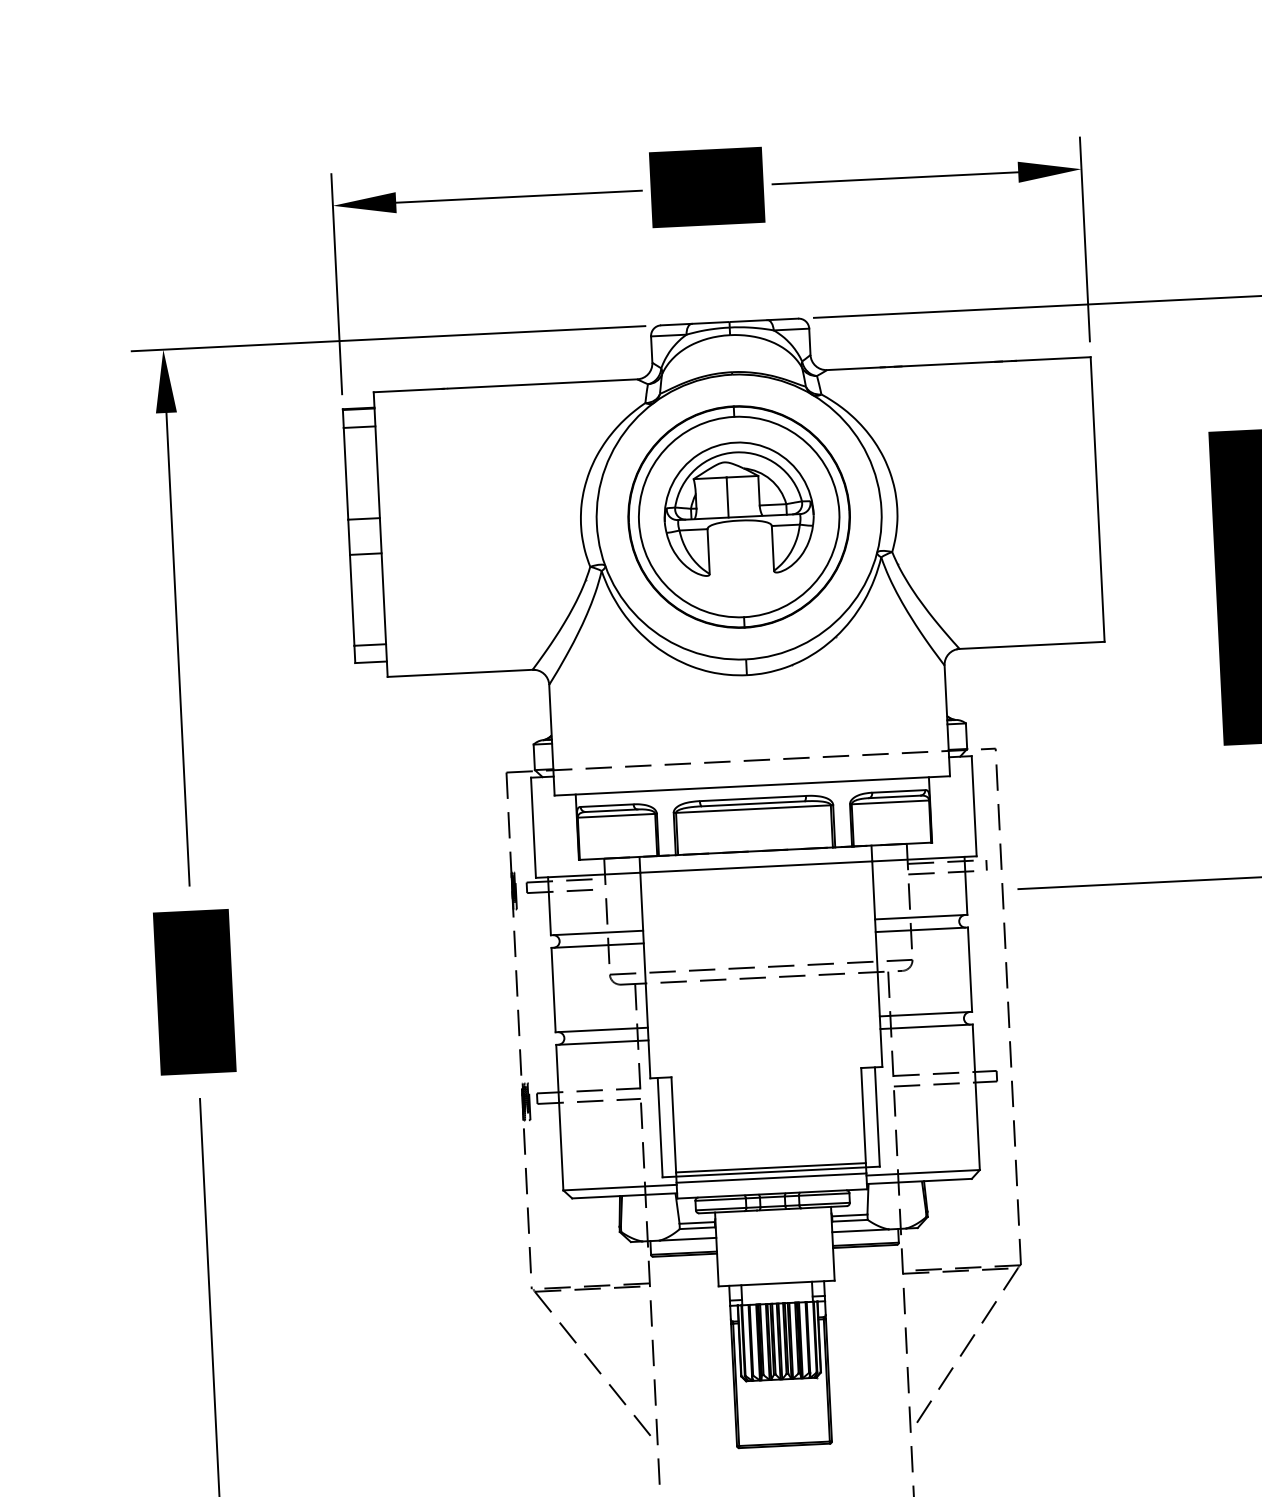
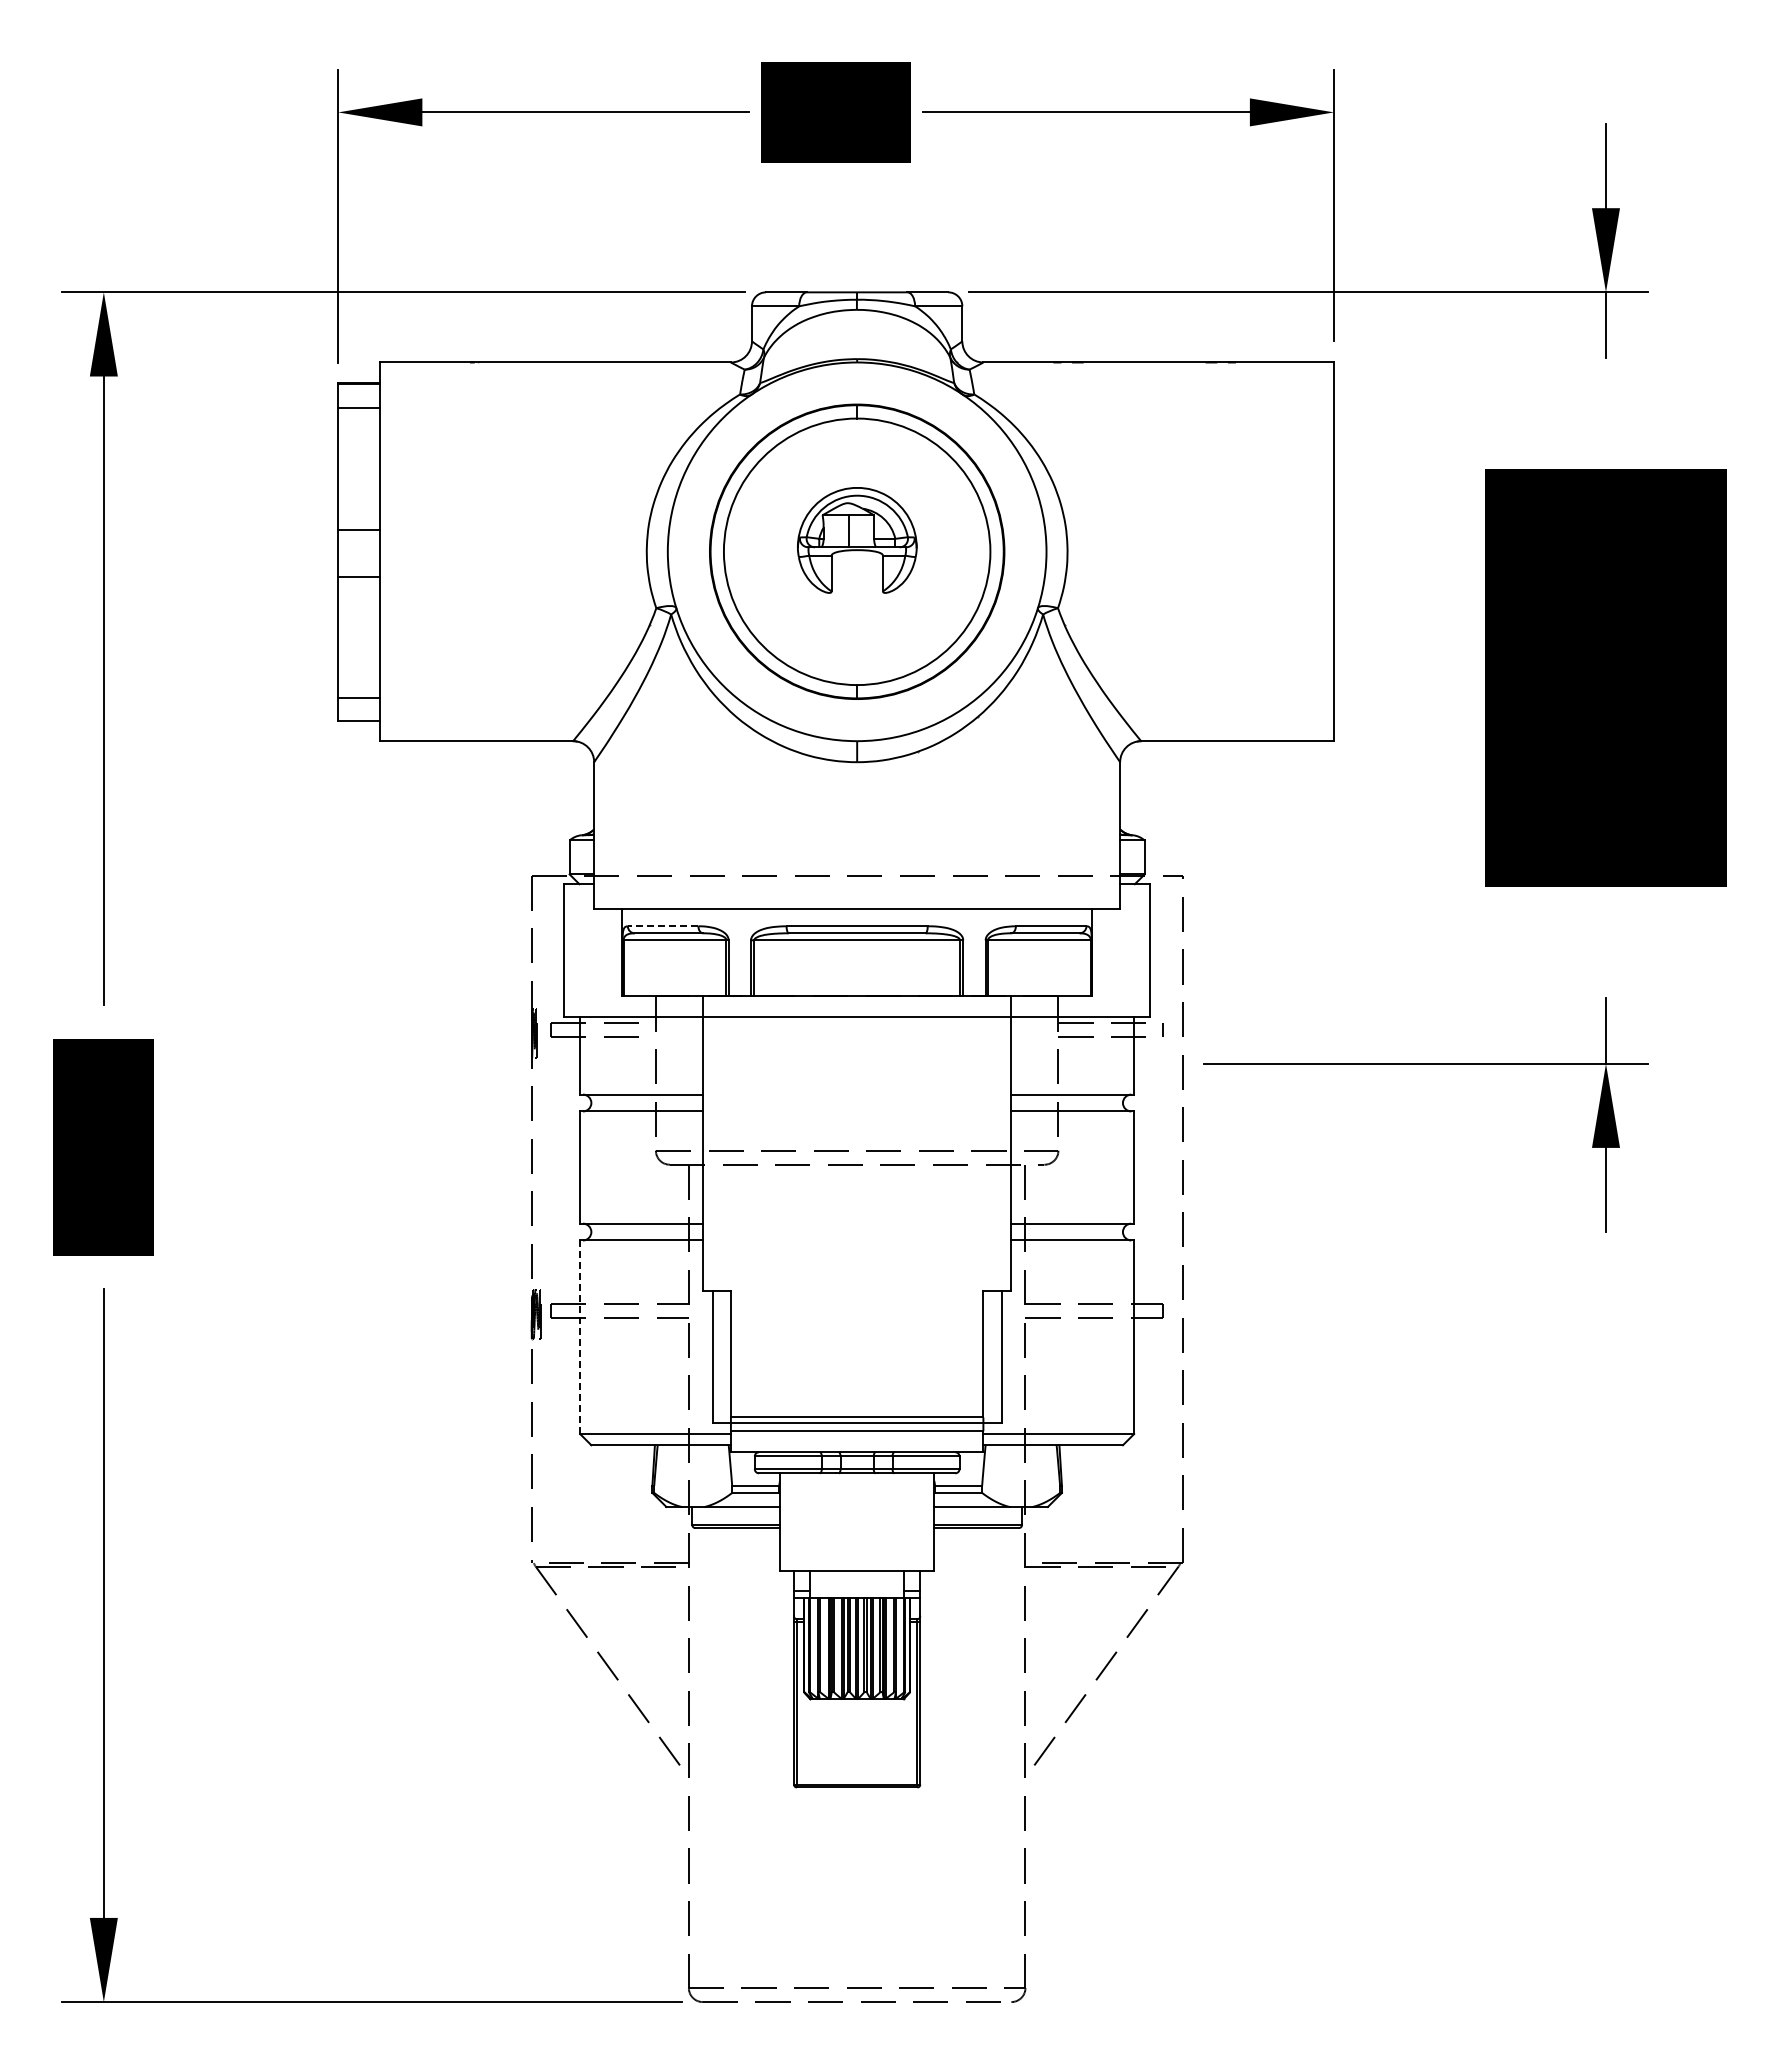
part: (739, 508) -> (857, 540), size x0.6
line: (606, 805) -> (662, 926), solid -> dashed
line: (560, 1117) -> (580, 1337), solid -> dashed

